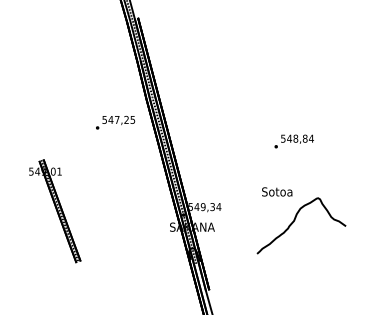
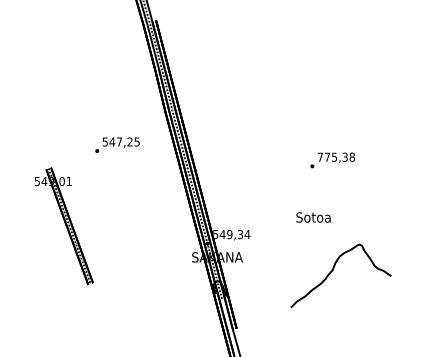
text: (115, 122) -> (117, 144), moved
text: (297, 138) -> (336, 156), 548,84 -> 775,38
part: (54, 211) -> (63, 226), moved
curve: (294, 221) -> (333, 270), moved

